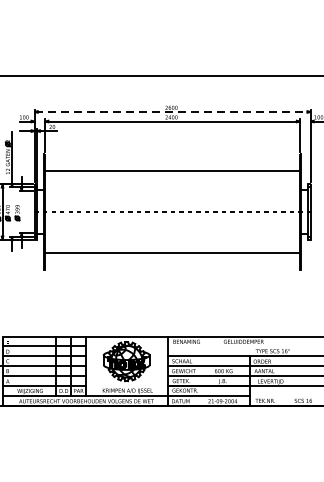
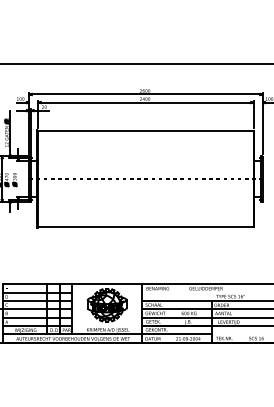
line: (172, 111) -> (145, 94), dashed -> solid
line: (172, 171) -> (145, 131), moved
line: (172, 252) -> (145, 226), moved

